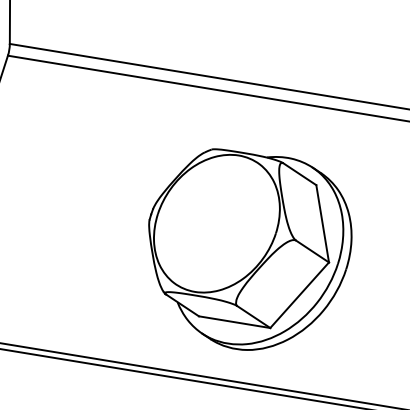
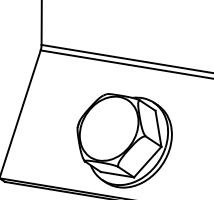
part: (249, 248) -> (124, 140), moved

